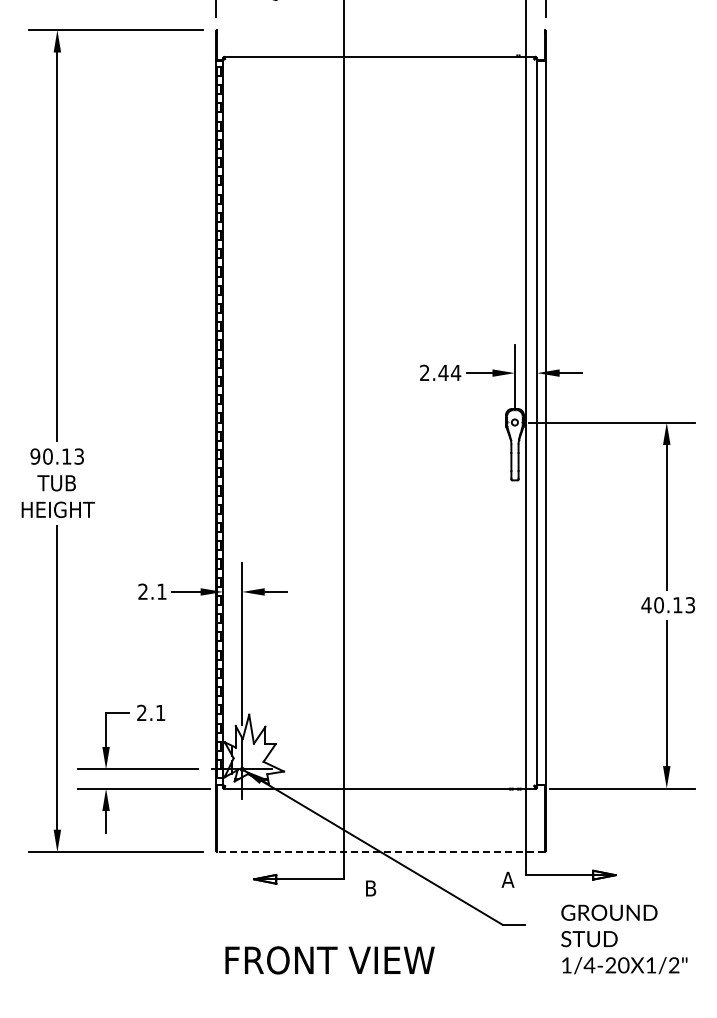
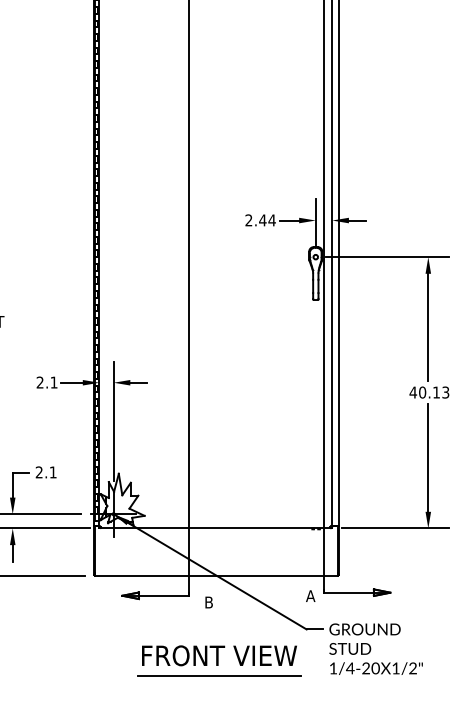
line: (381, 852) -> (216, 575), dashed -> solid
text: (624, 939) -> (376, 649), moved
text: (329, 960) -> (219, 655), moved
line: (384, 987) -> (219, 675), added

